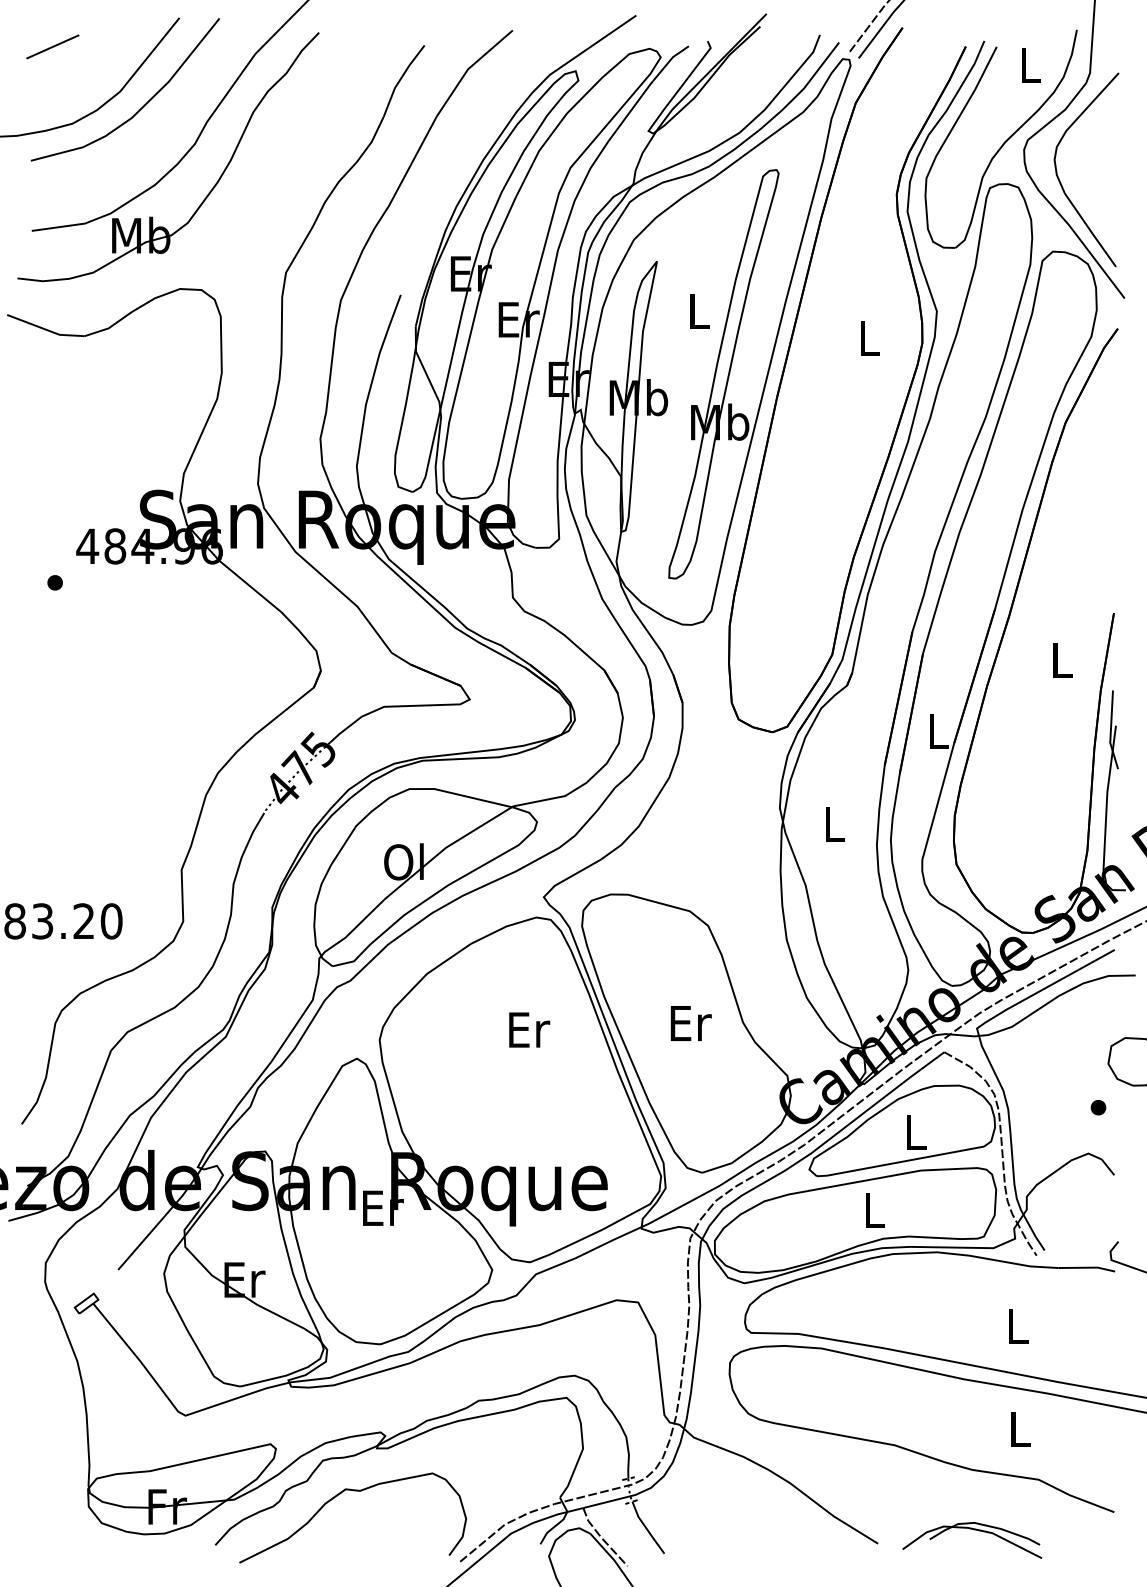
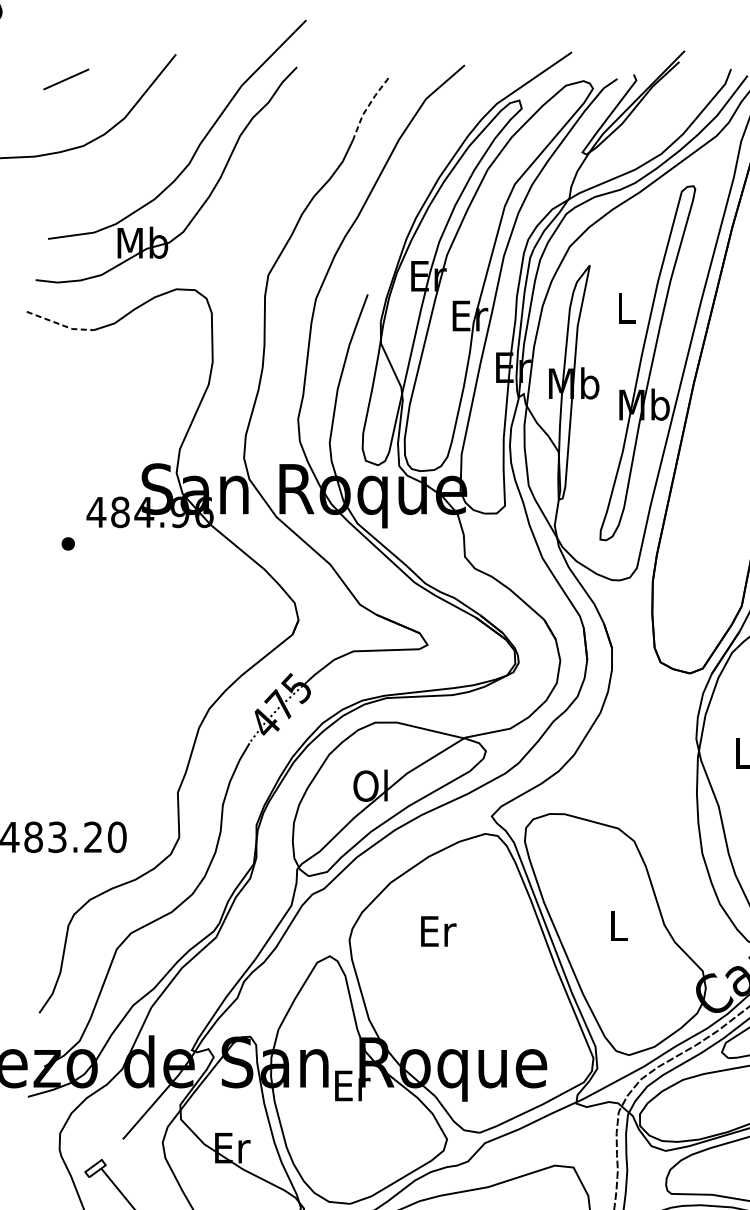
line: (400, 78) -> (367, 106), solid -> dashed
curve: (142, 106) -> (143, 131), removed
line: (45, 329) -> (59, 324), solid -> dashed
text: (690, 1023) -> (618, 925), Er -> L
text: (529, 1029) -> (438, 931), moved

